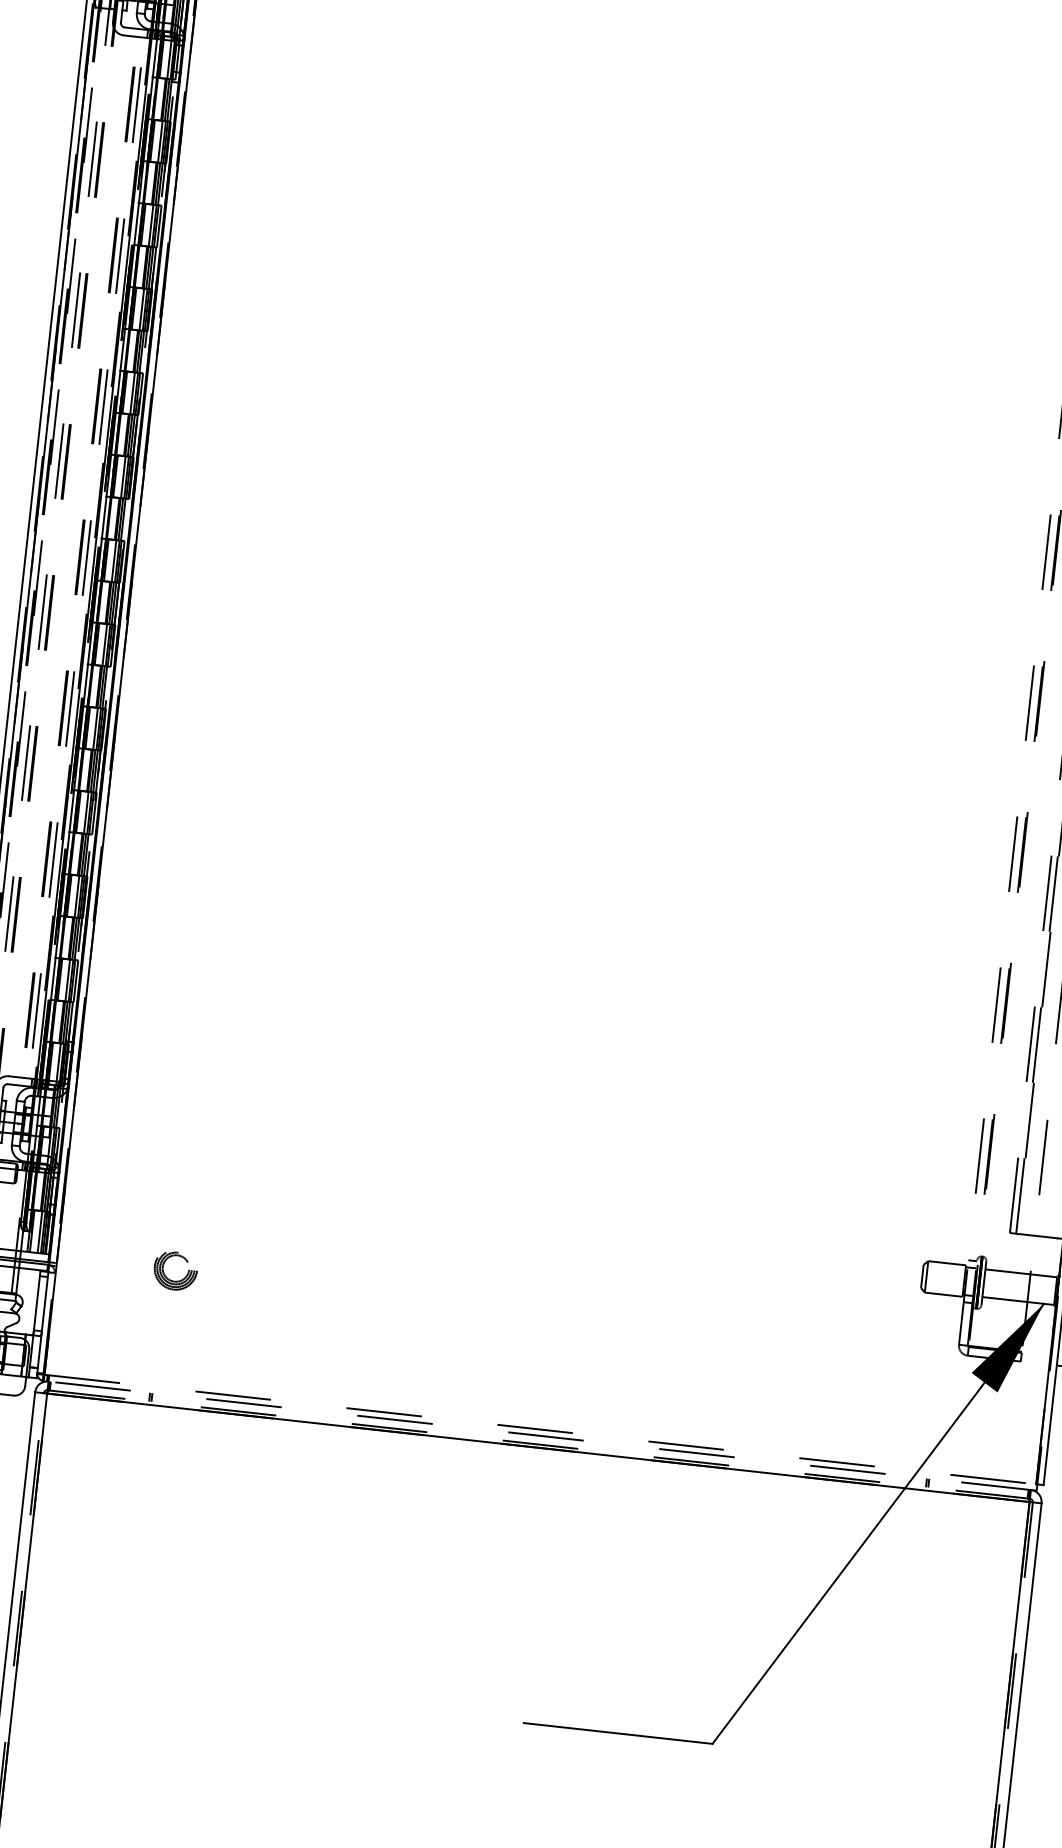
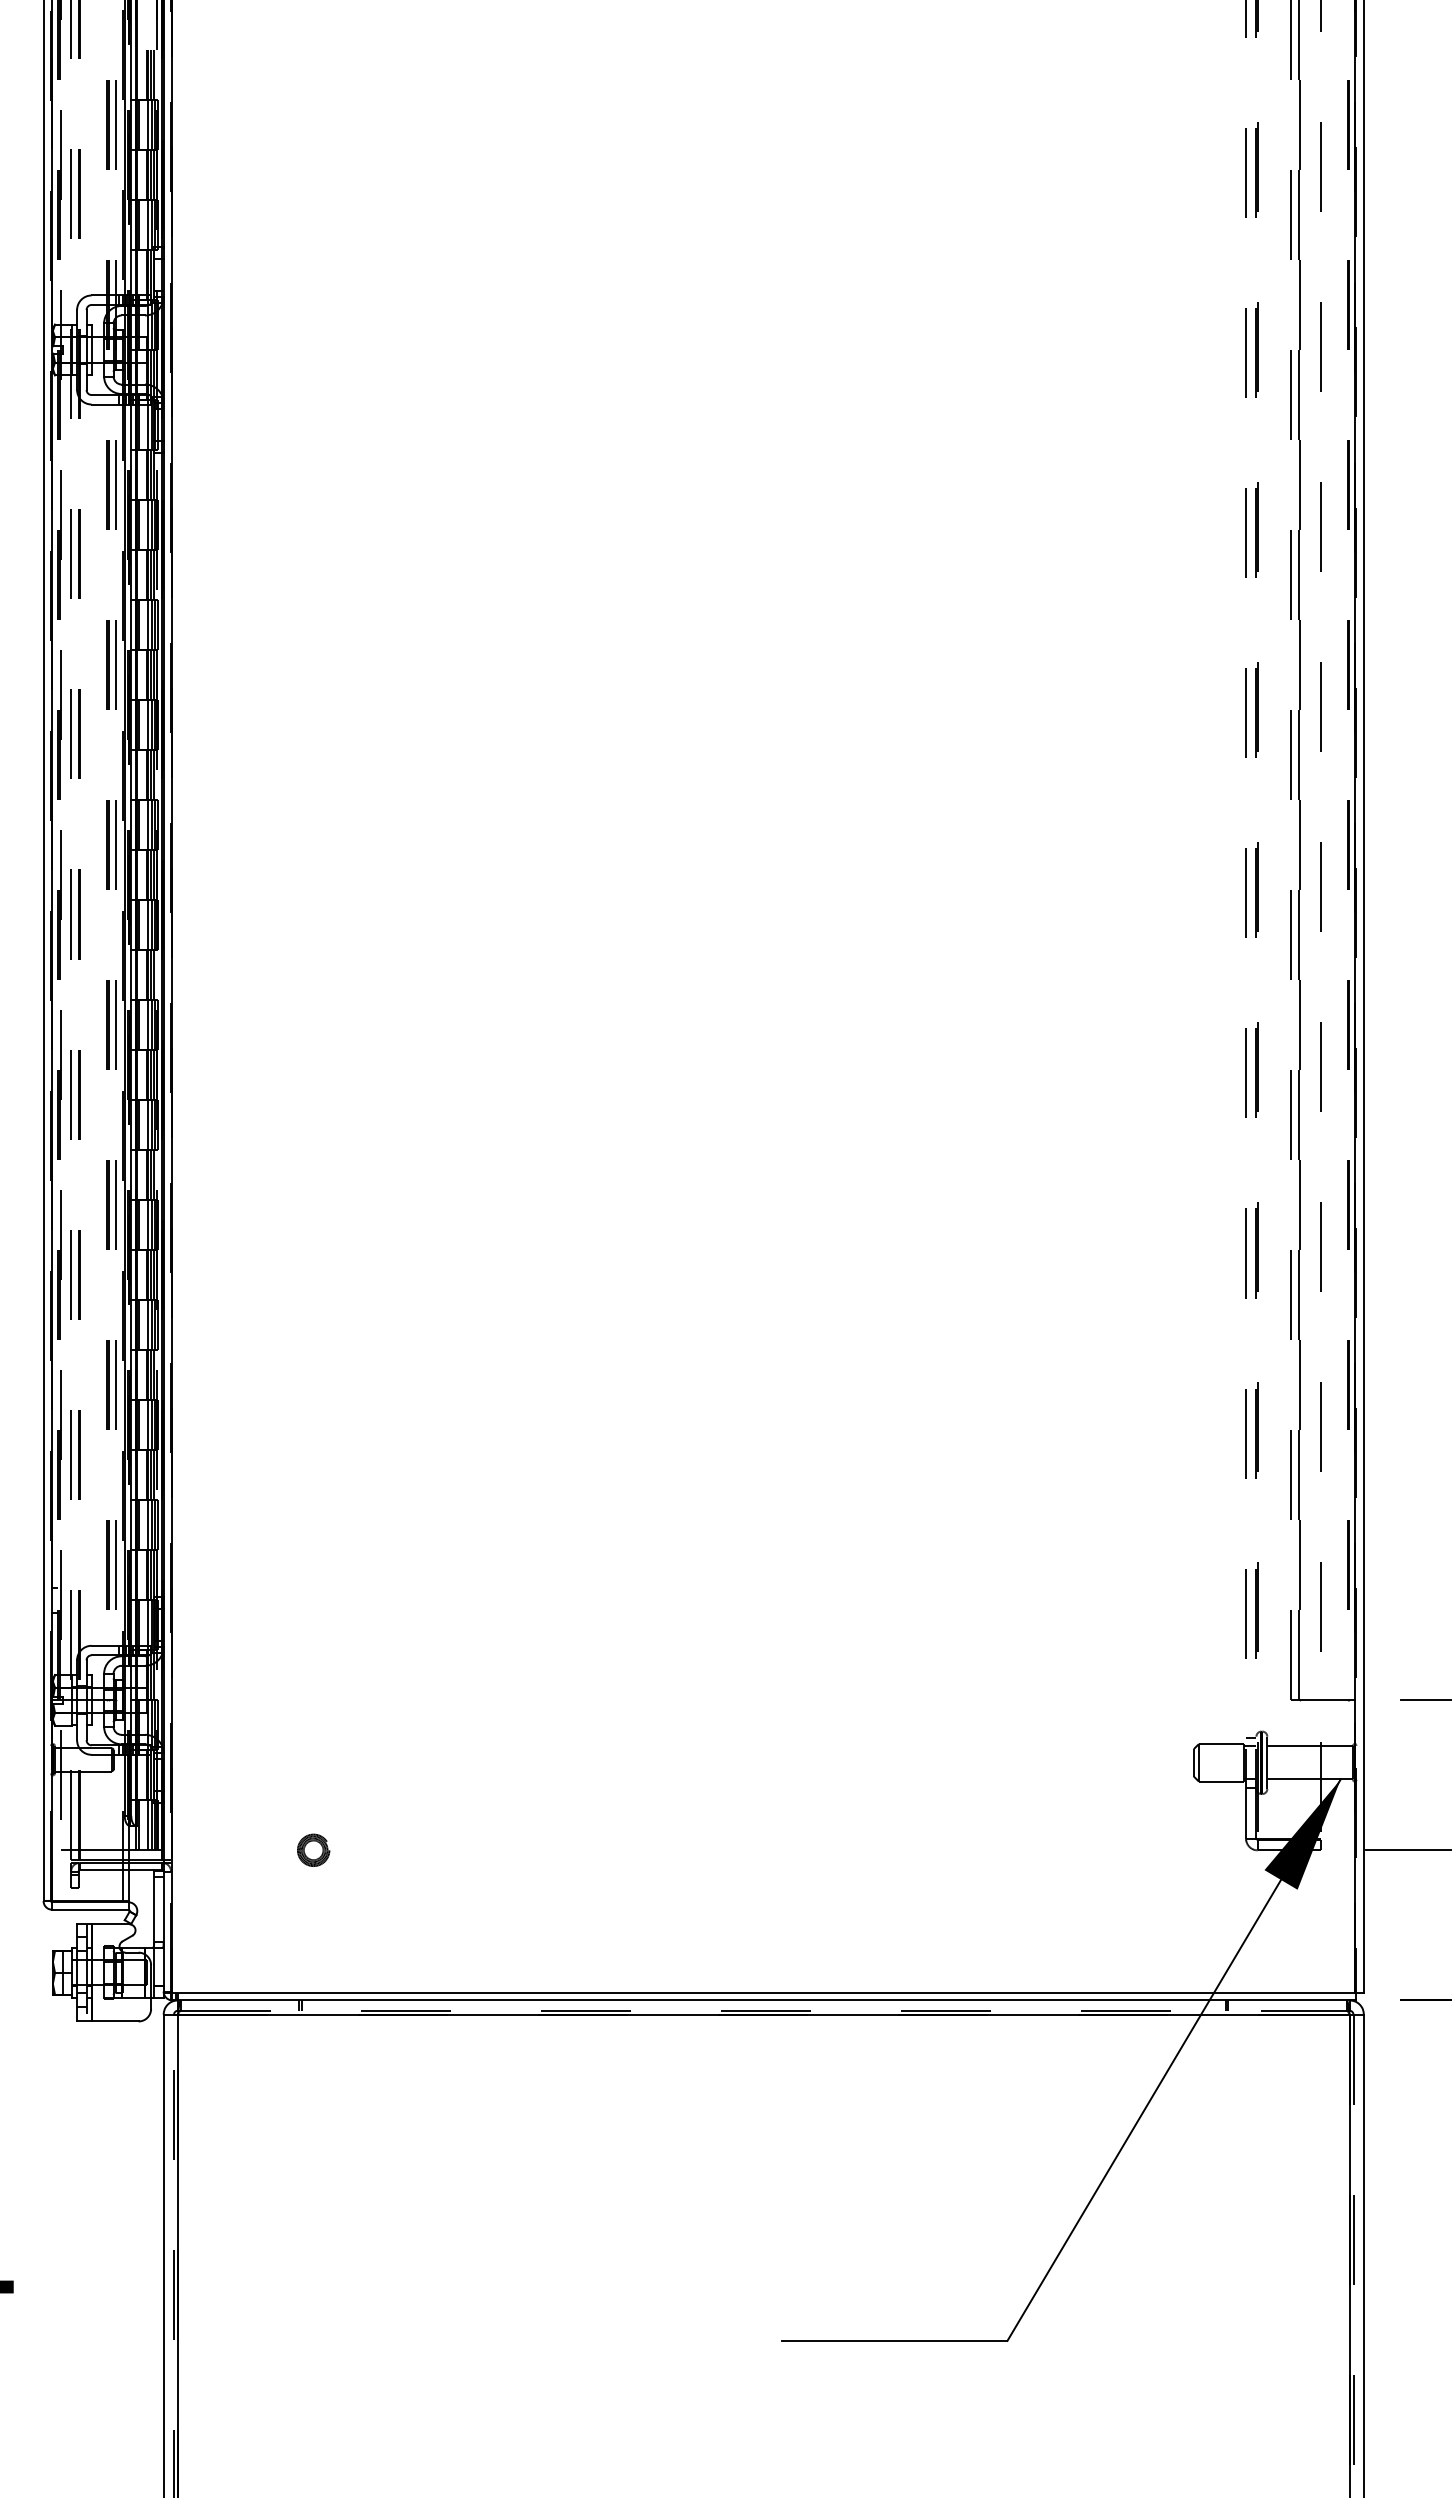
part: (176, 1267) -> (313, 1849), size x0.62
line: (541, 1429) -> (764, 1992), dashed -> solid
line: (539, 1435) -> (763, 2000), dashed -> solid

